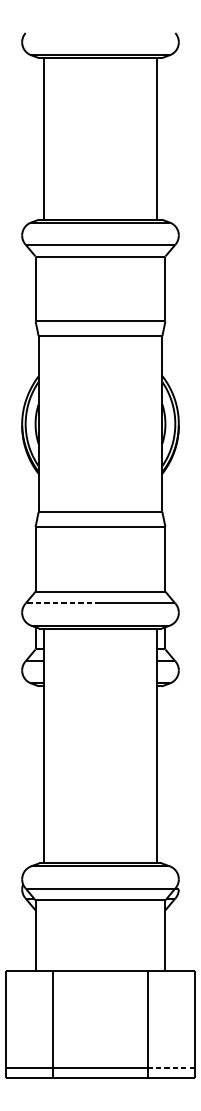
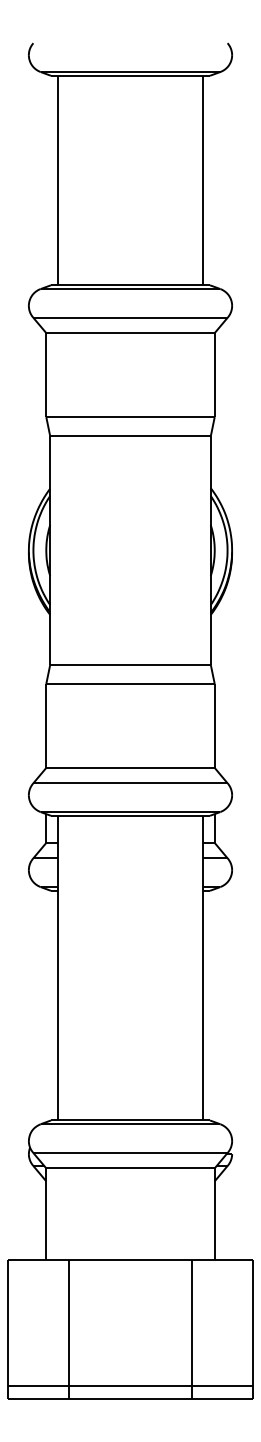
line: (62, 603) -> (81, 783), dashed -> solid
line: (171, 1067) -> (222, 1385), dashed -> solid

